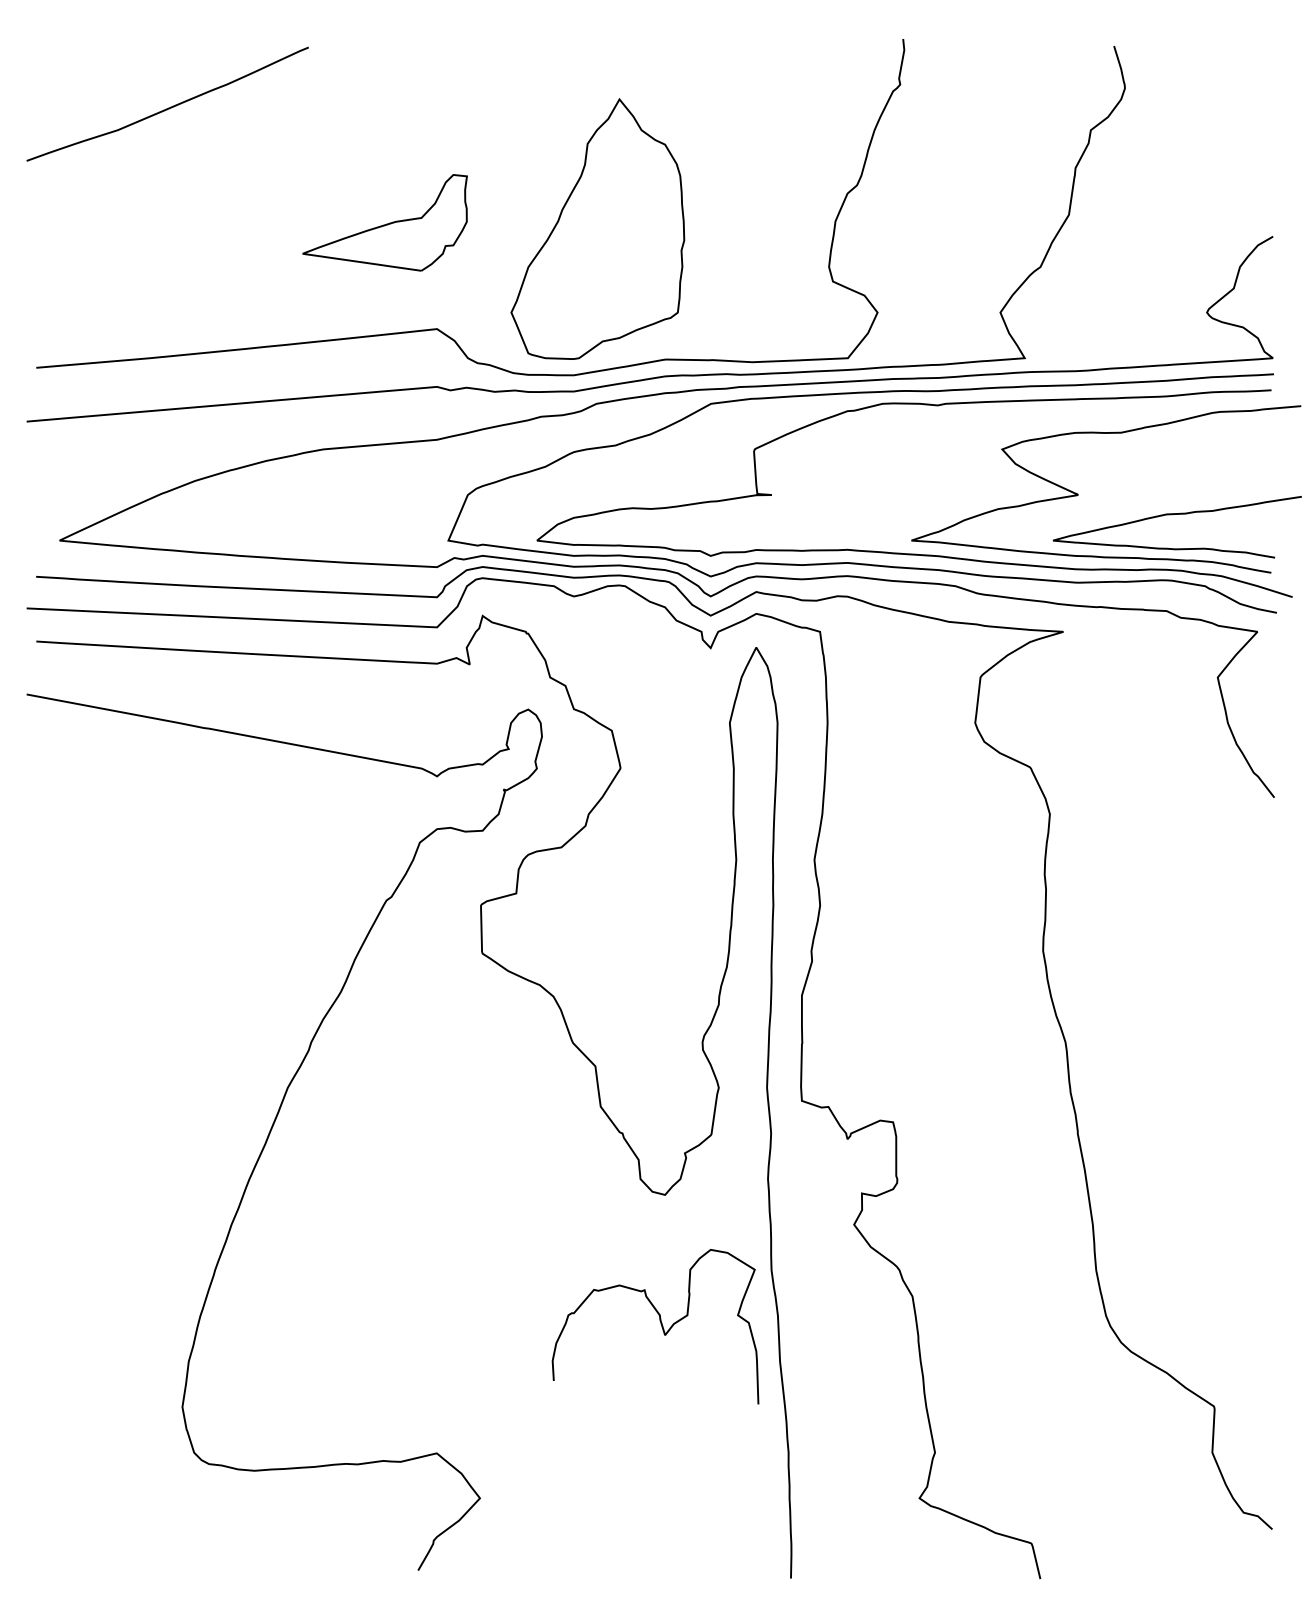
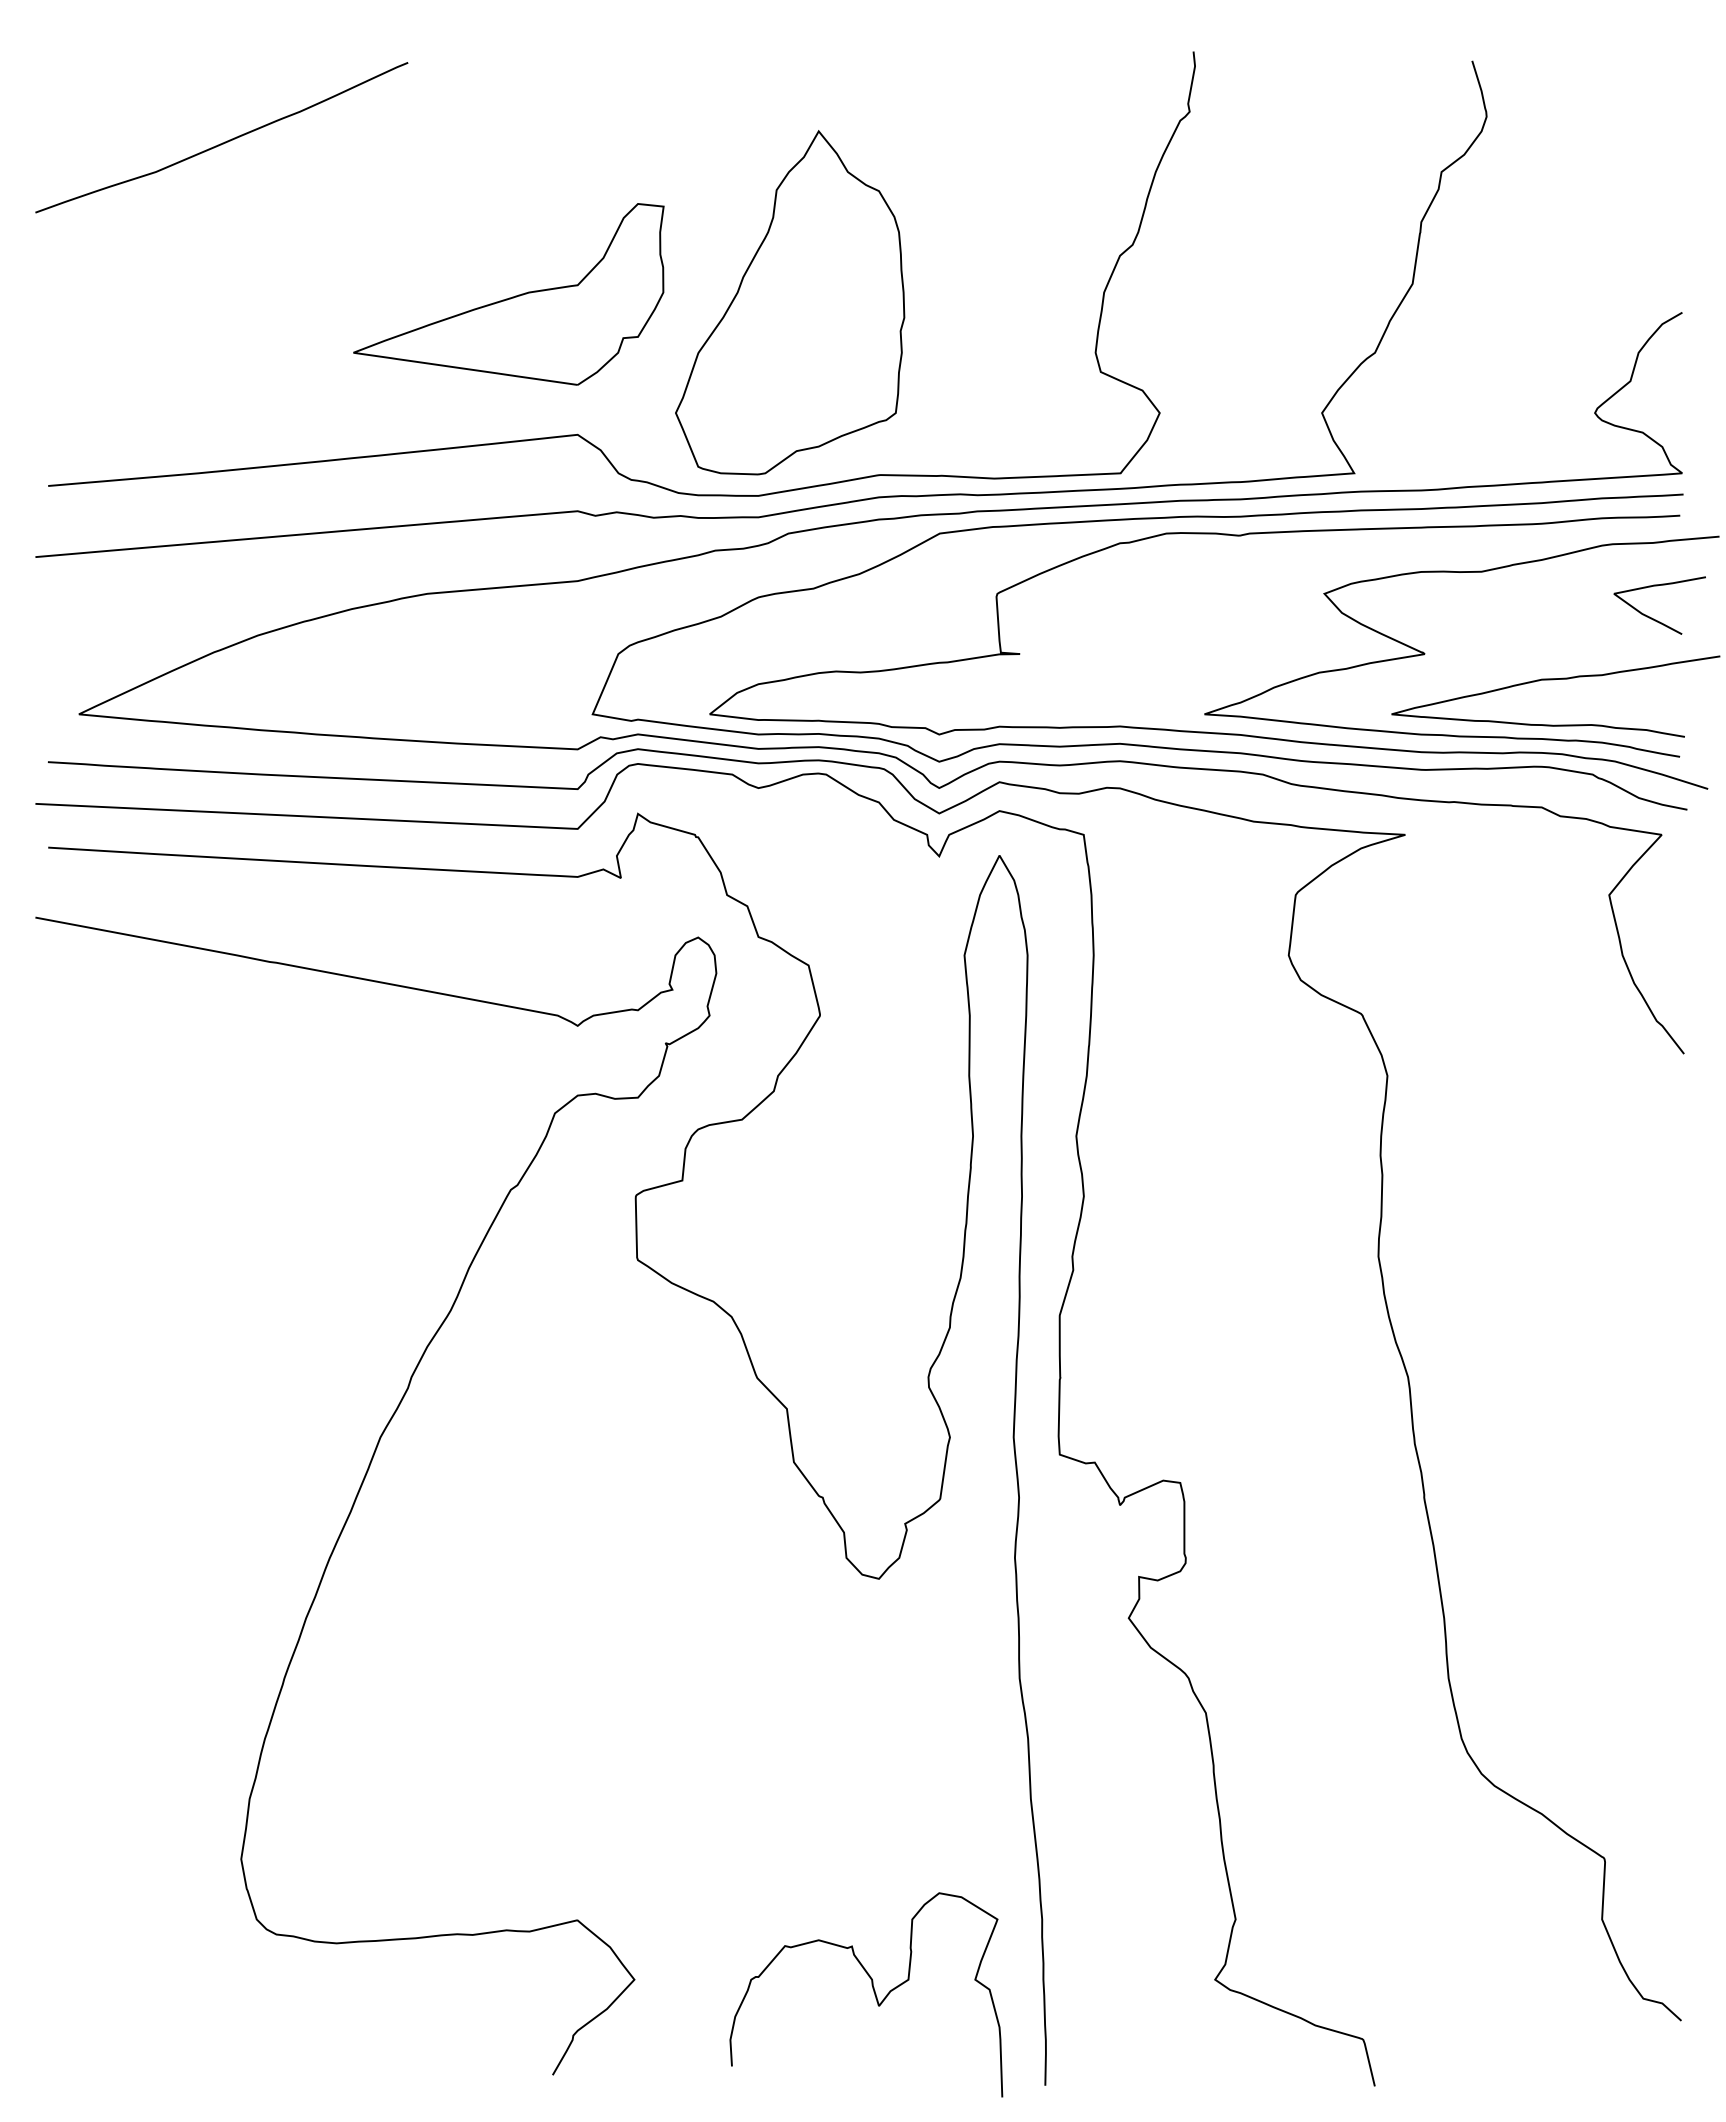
part: (384, 222) -> (508, 293), size x1.43
curve: (1251, 467) -> (1653, 617), added
curve: (660, 1324) -> (872, 1991), moved

